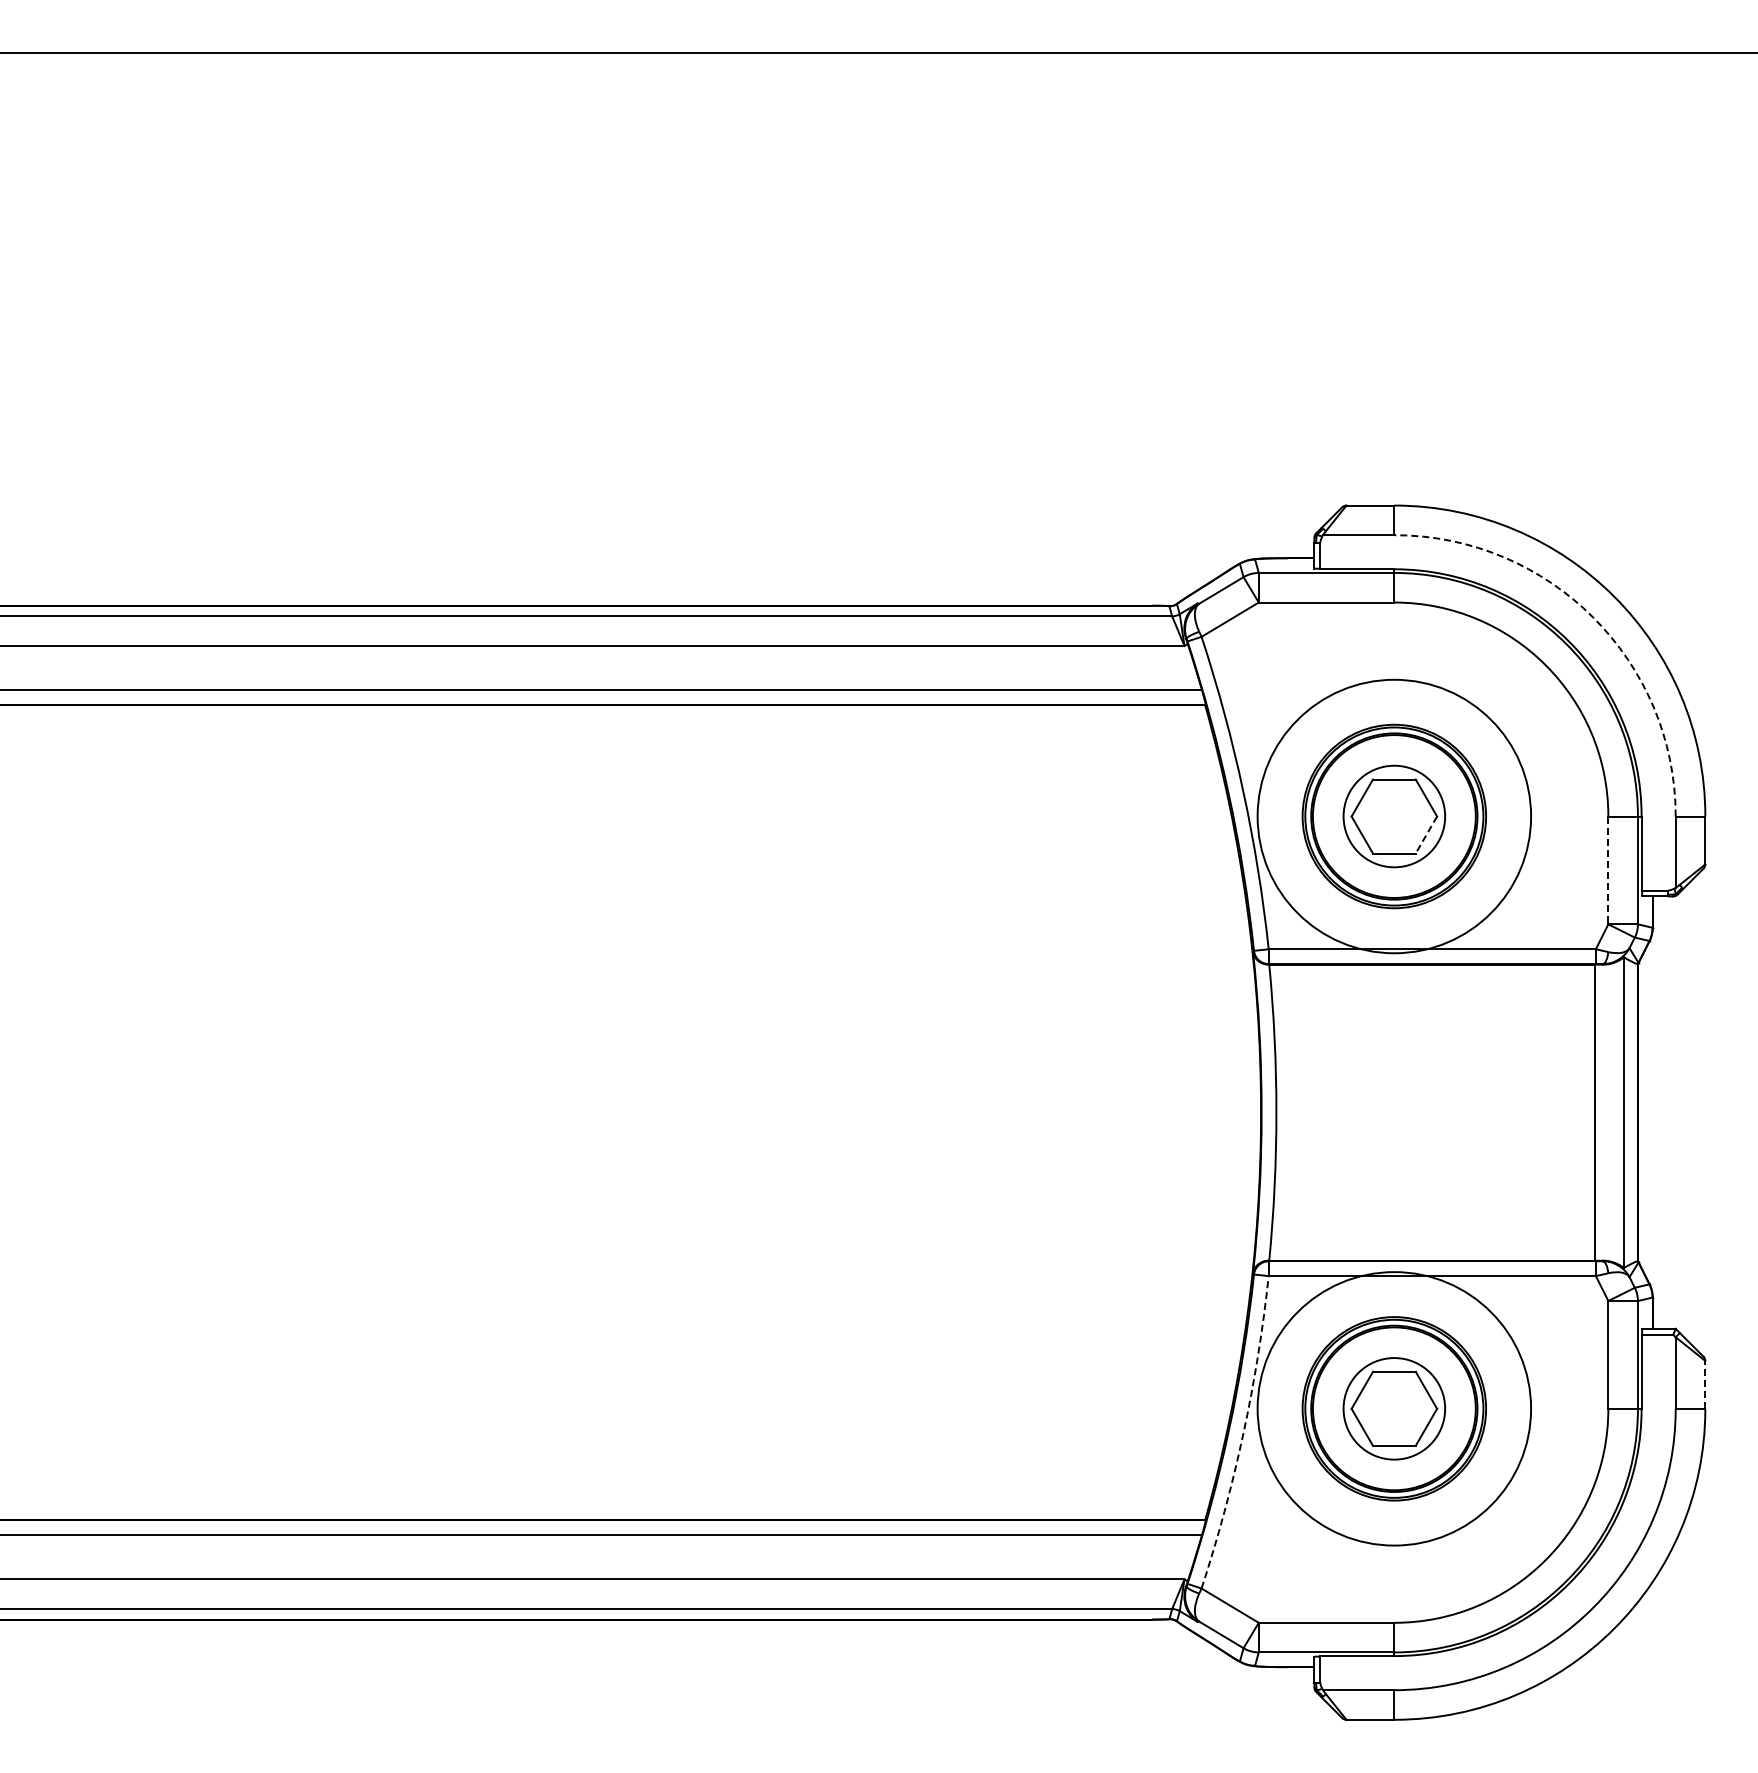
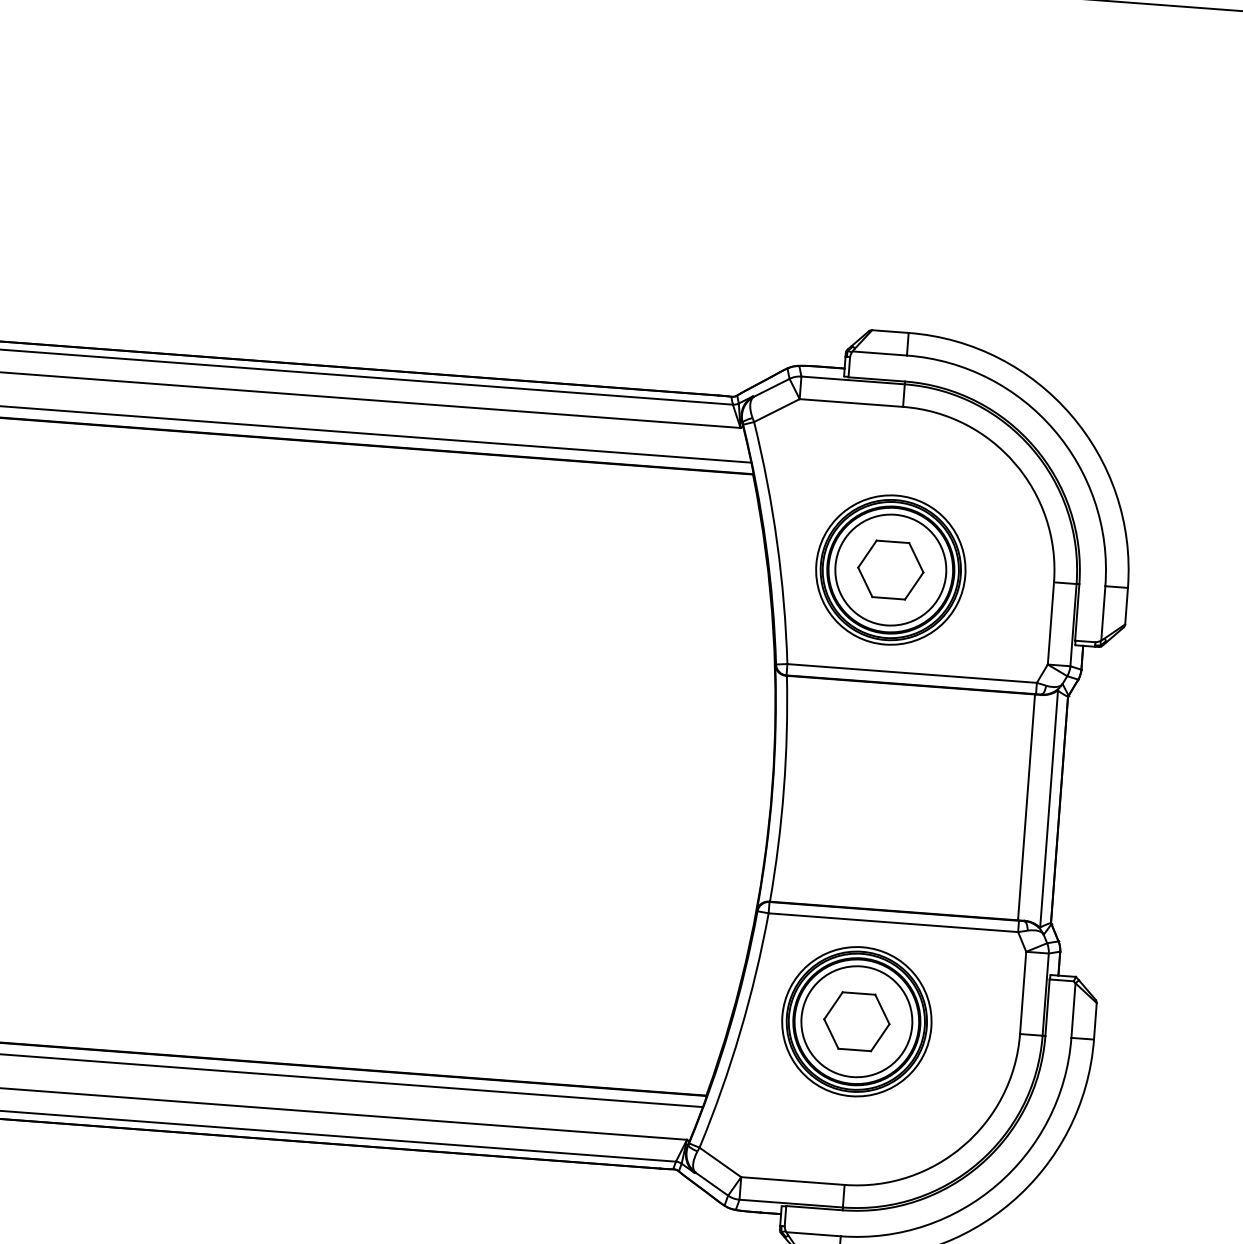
arc: (1593, 617) -> (1054, 429), dashed -> solid
circle: (1393, 816) -> (890, 570), size x1.43
circle: (1394, 816) -> (890, 570), size x0.71
line: (1426, 835) -> (914, 586), dashed -> solid
line: (1608, 870) -> (1051, 623), dashed -> solid
line: (1705, 1384) -> (1095, 1021), dashed -> solid
circle: (1393, 1408) -> (856, 1021), size x1.43
circle: (1394, 1408) -> (856, 1021), size x0.71
arc: (1243, 1434) -> (740, 1032), dashed -> solid

